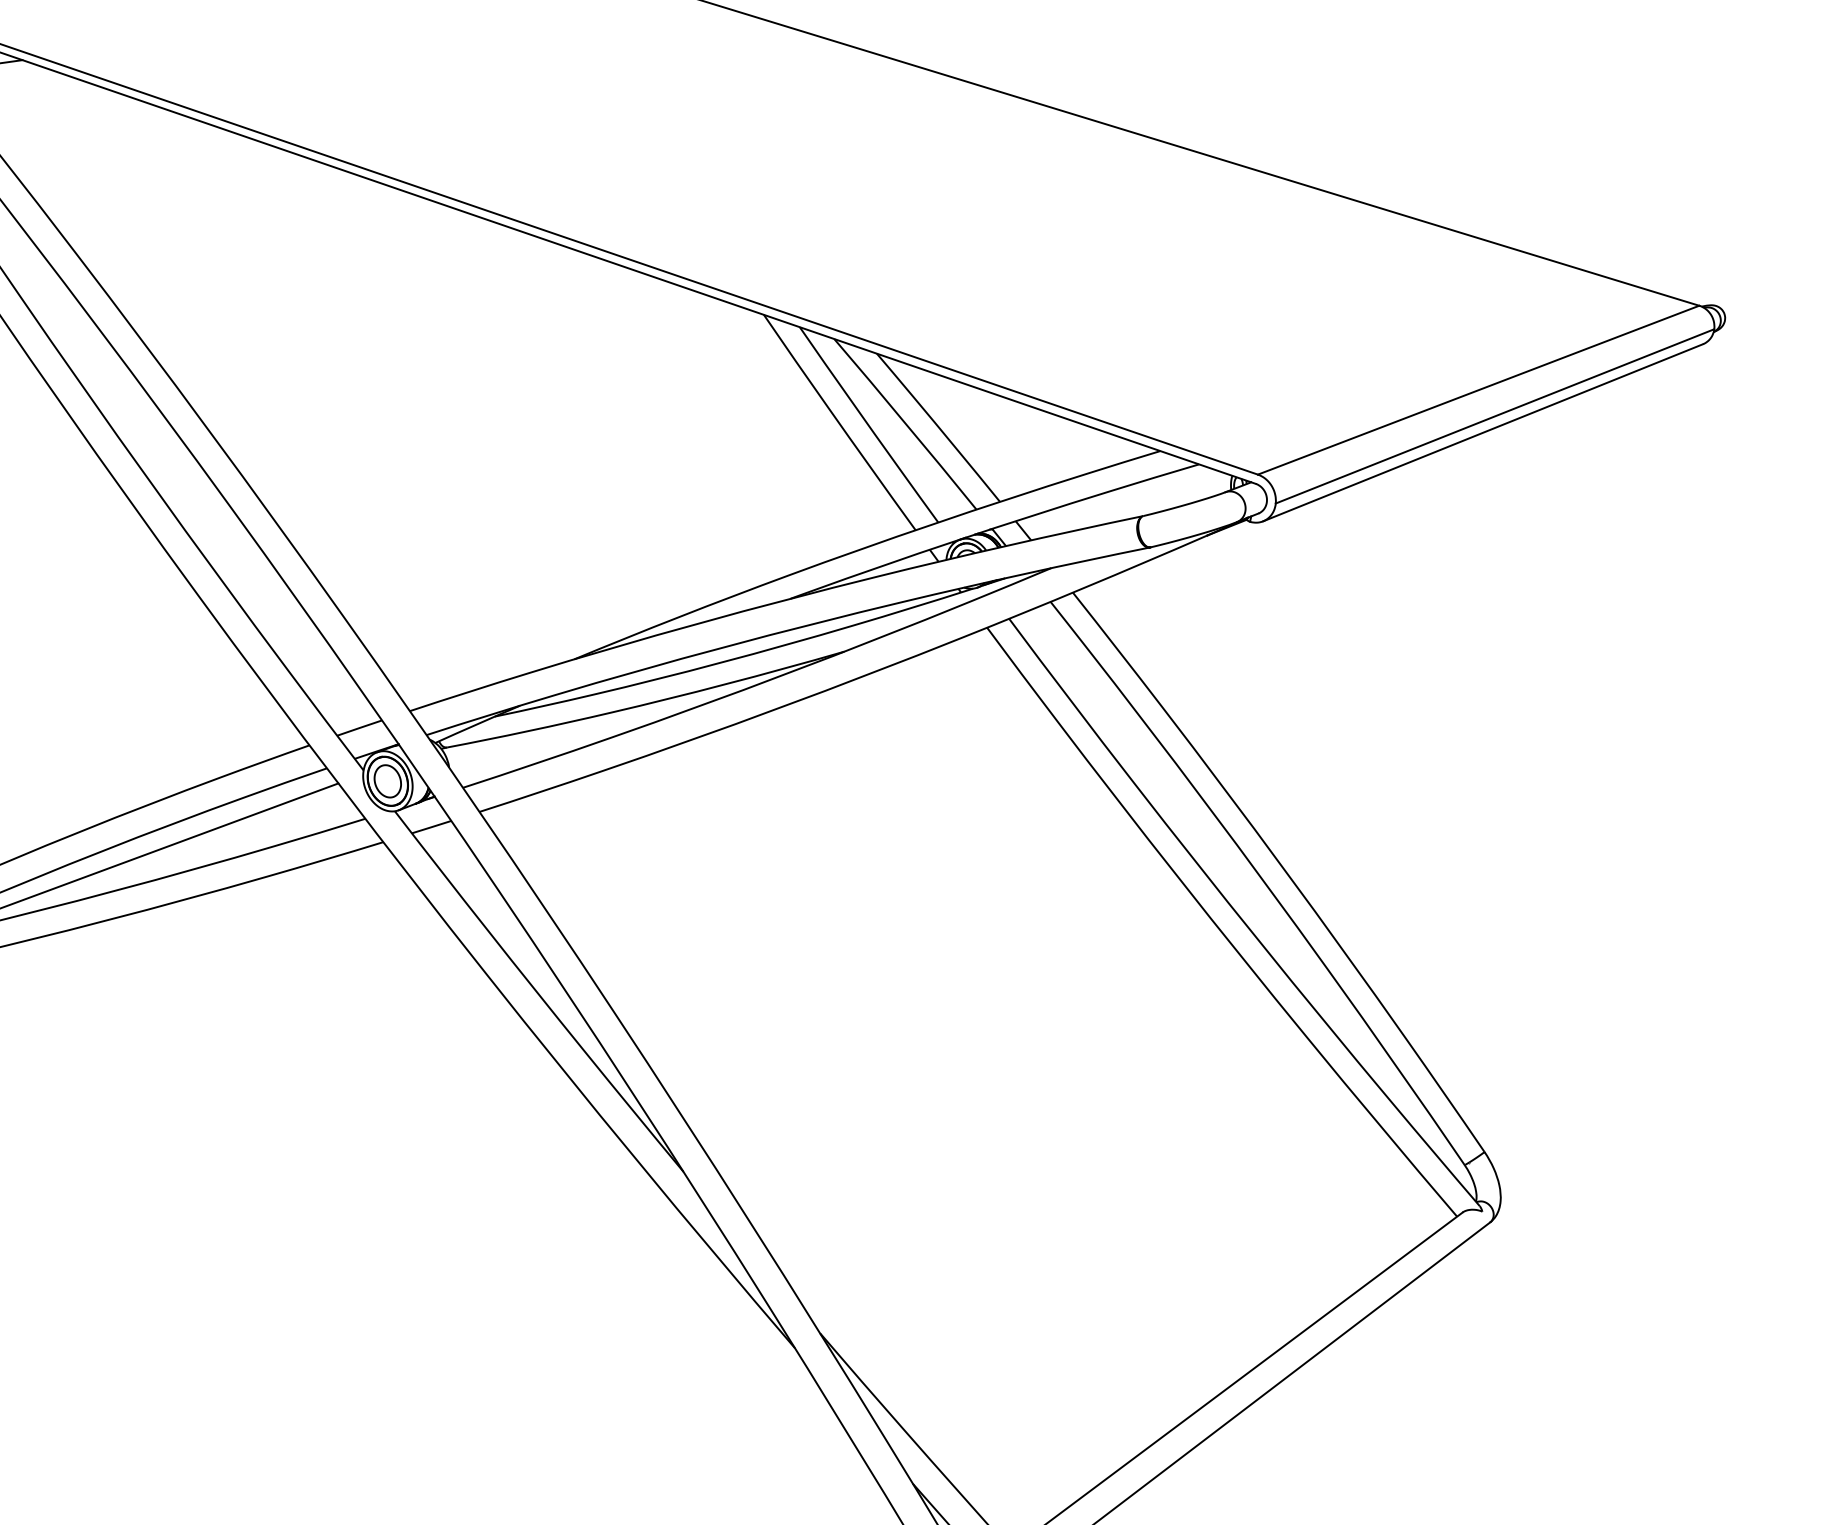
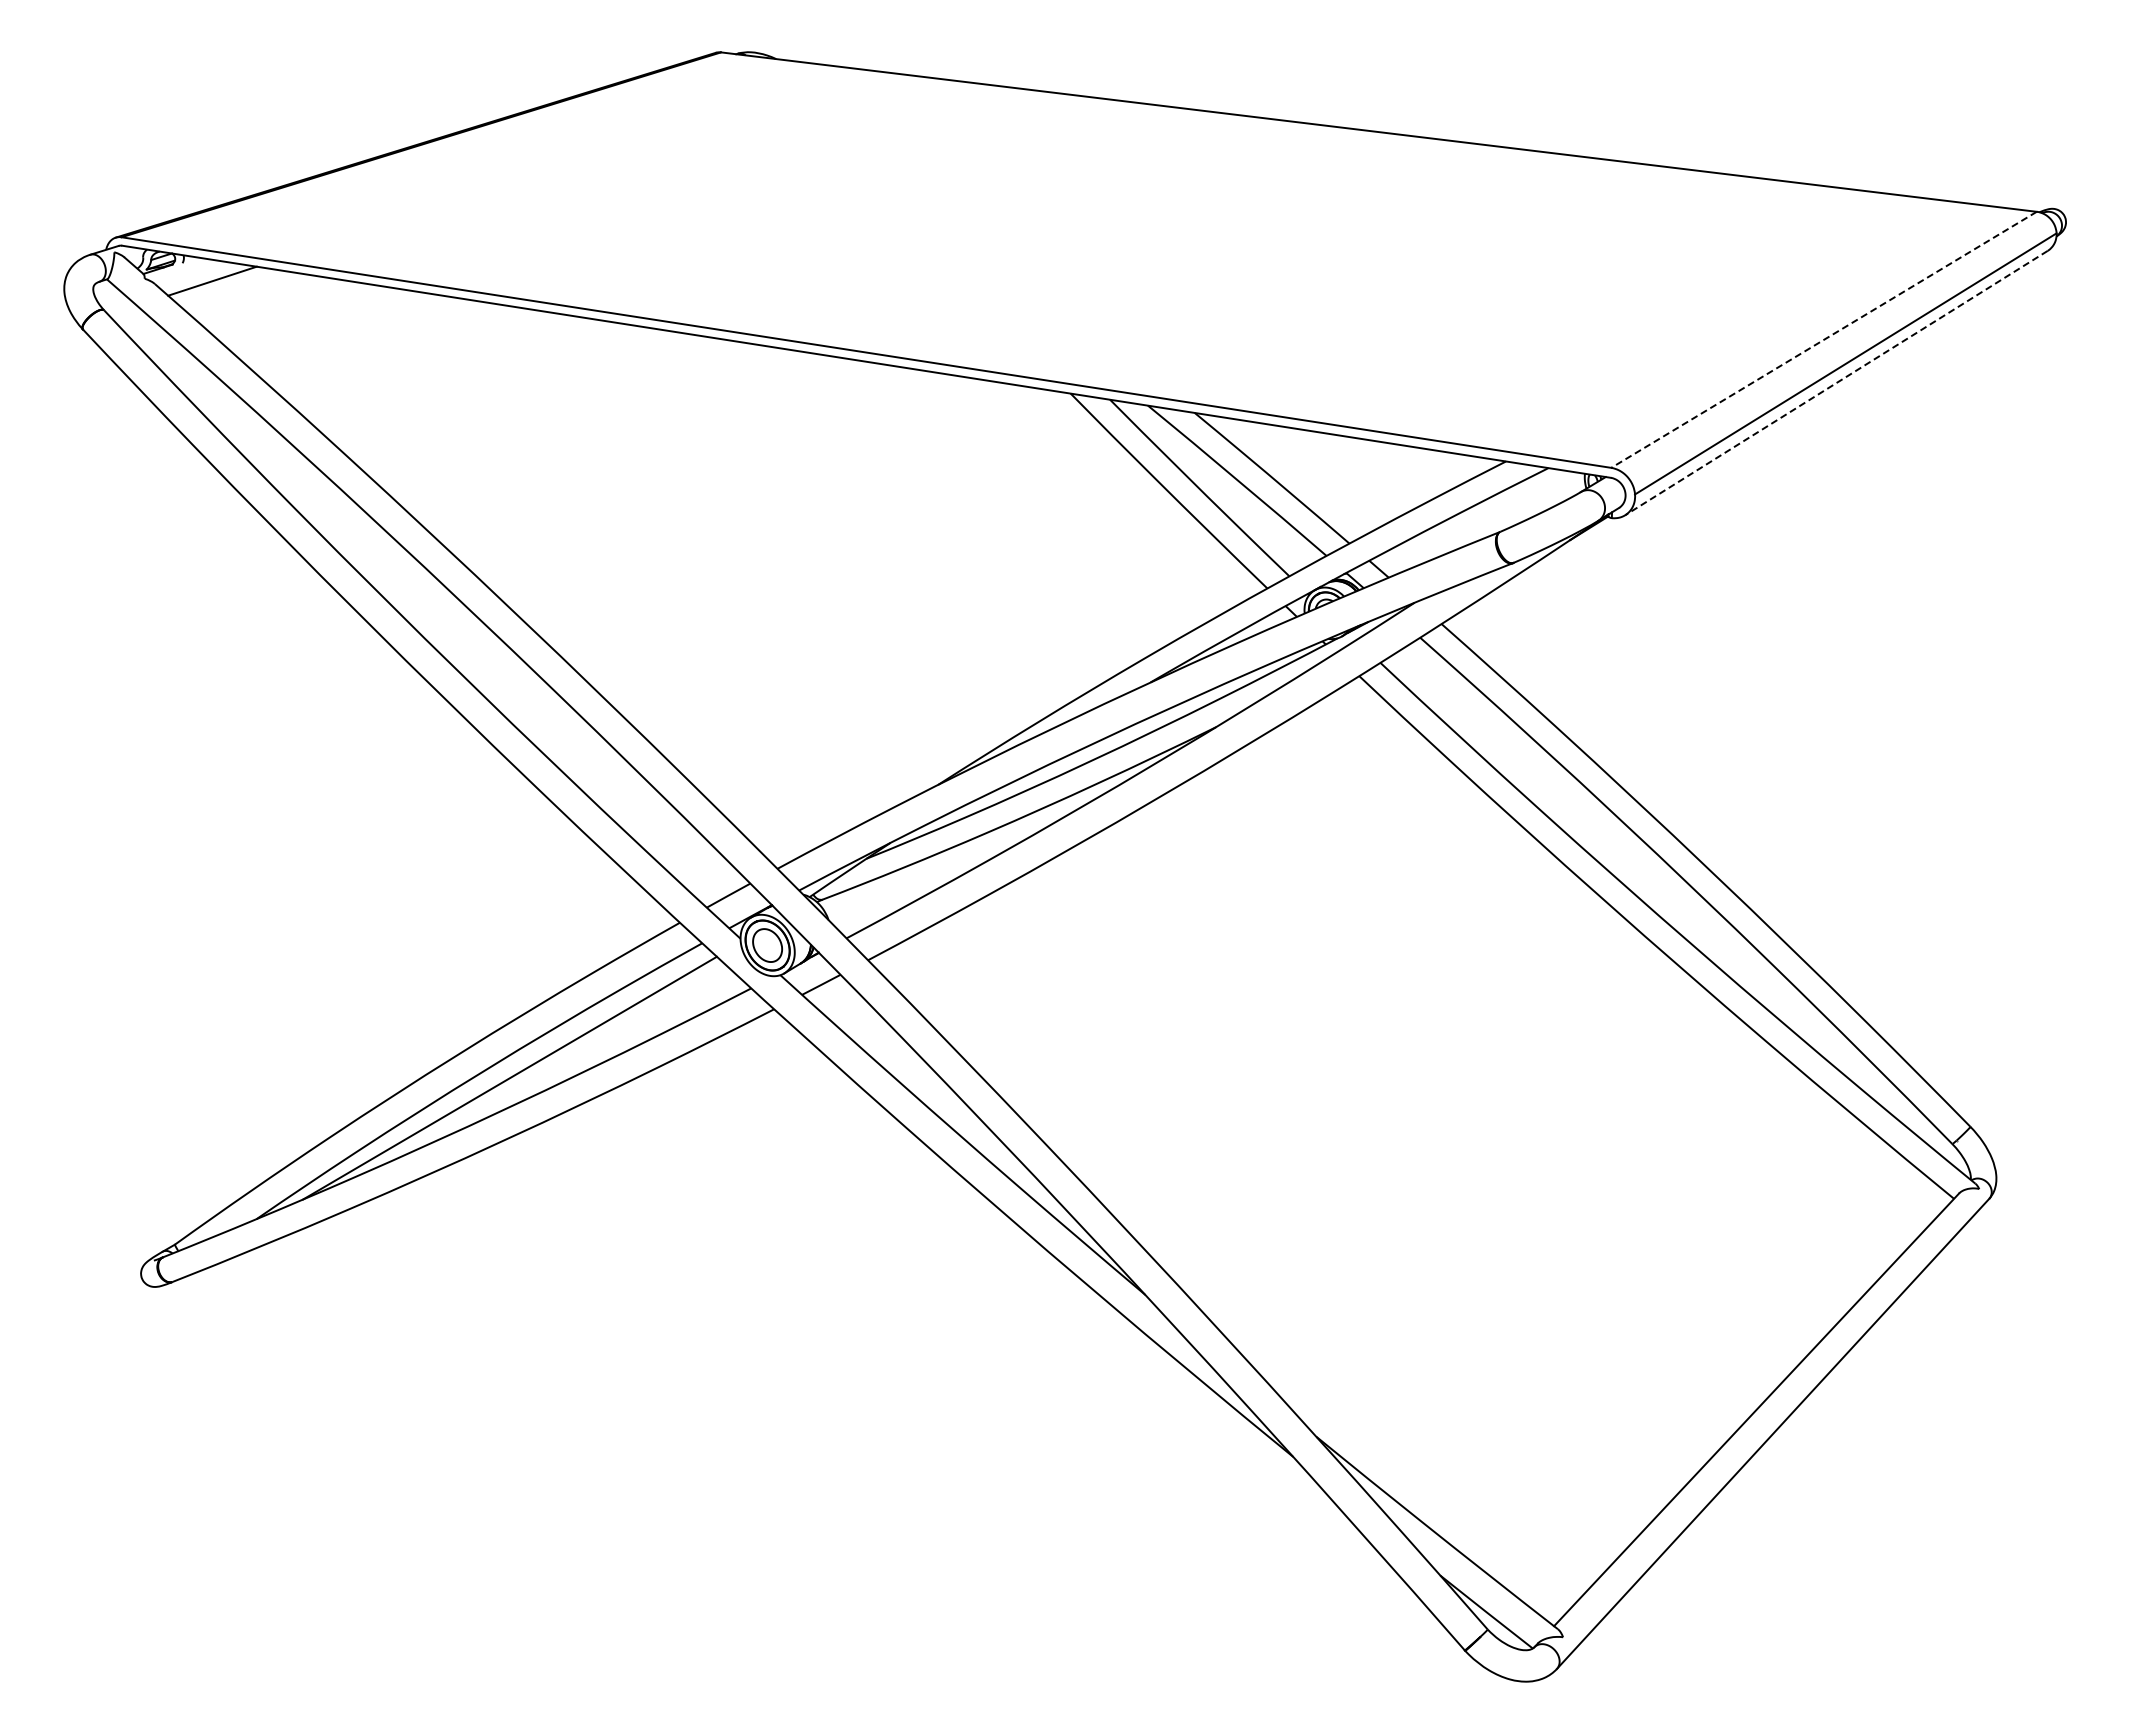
line: (1478, 390) -> (1823, 340), solid -> dashed
line: (1483, 433) -> (1836, 383), solid -> dashed

